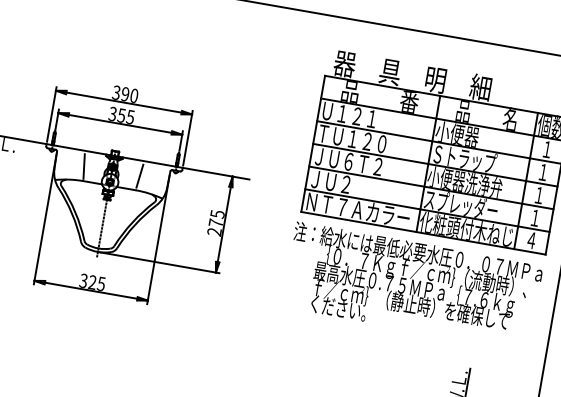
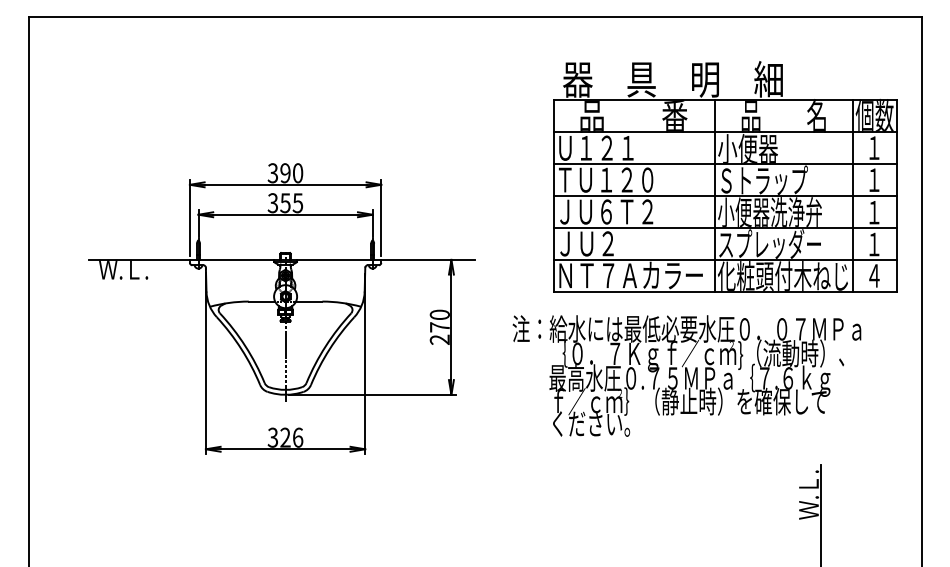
line: (84, 166) -> (246, 281), removed
line: (139, 175) -> (324, 280), removed
text: (217, 213) -> (439, 314), 275 -> 270
text: (101, 283) -> (297, 437), 325 -> 326
text: (412, 285) -> (686, 375), moved

